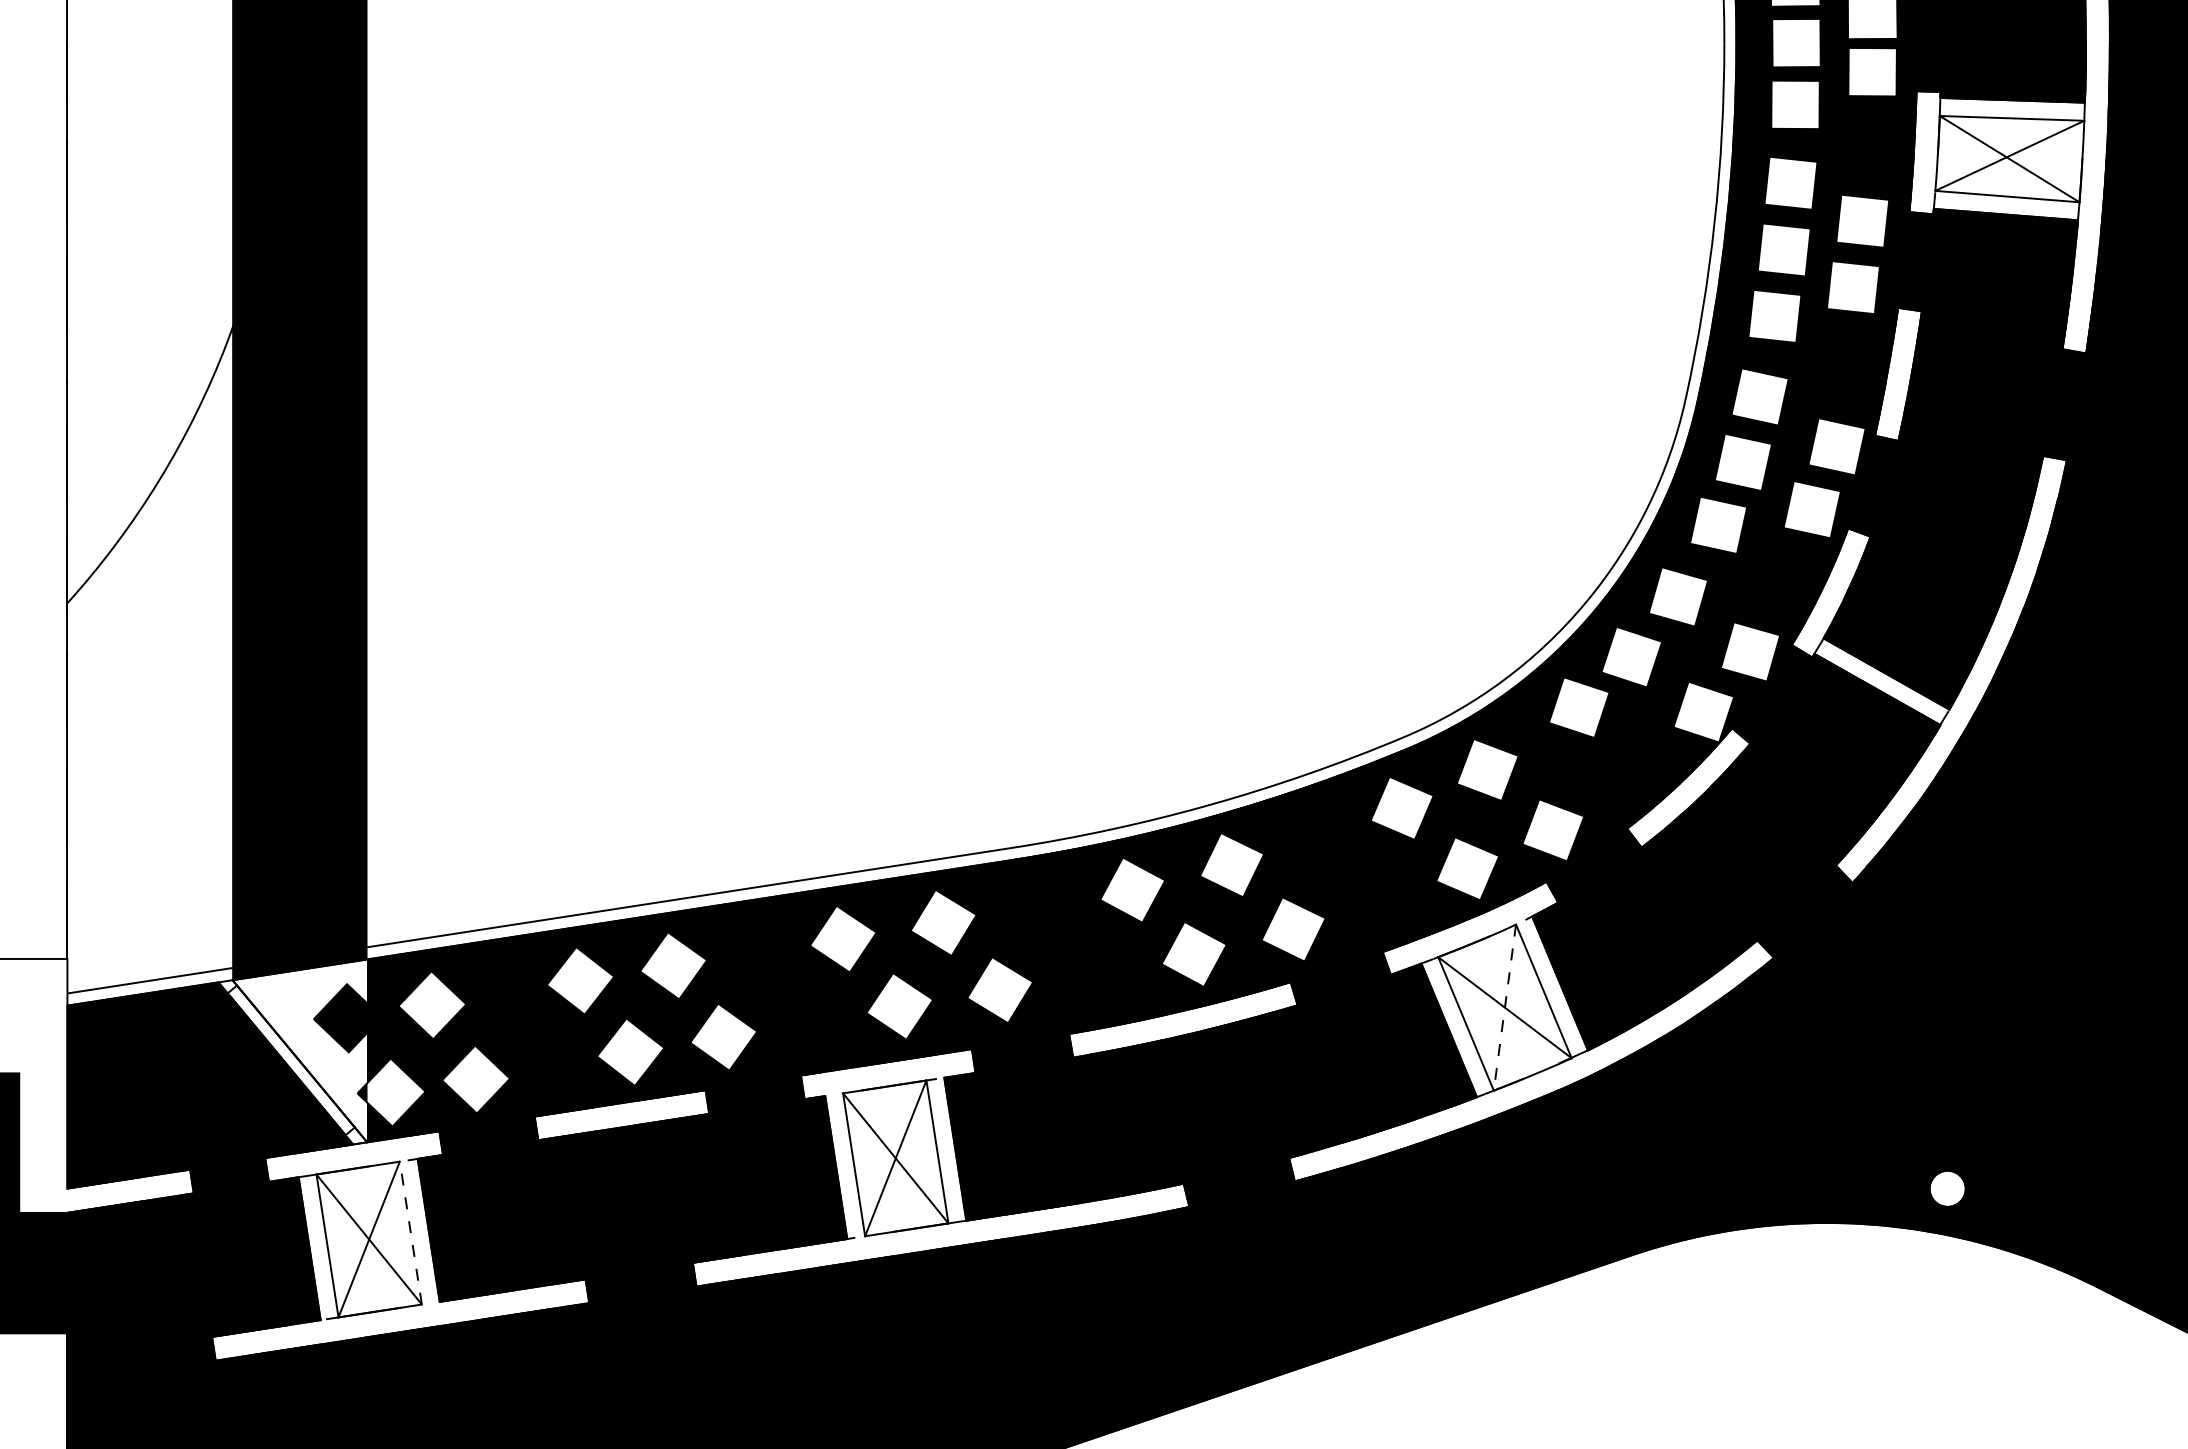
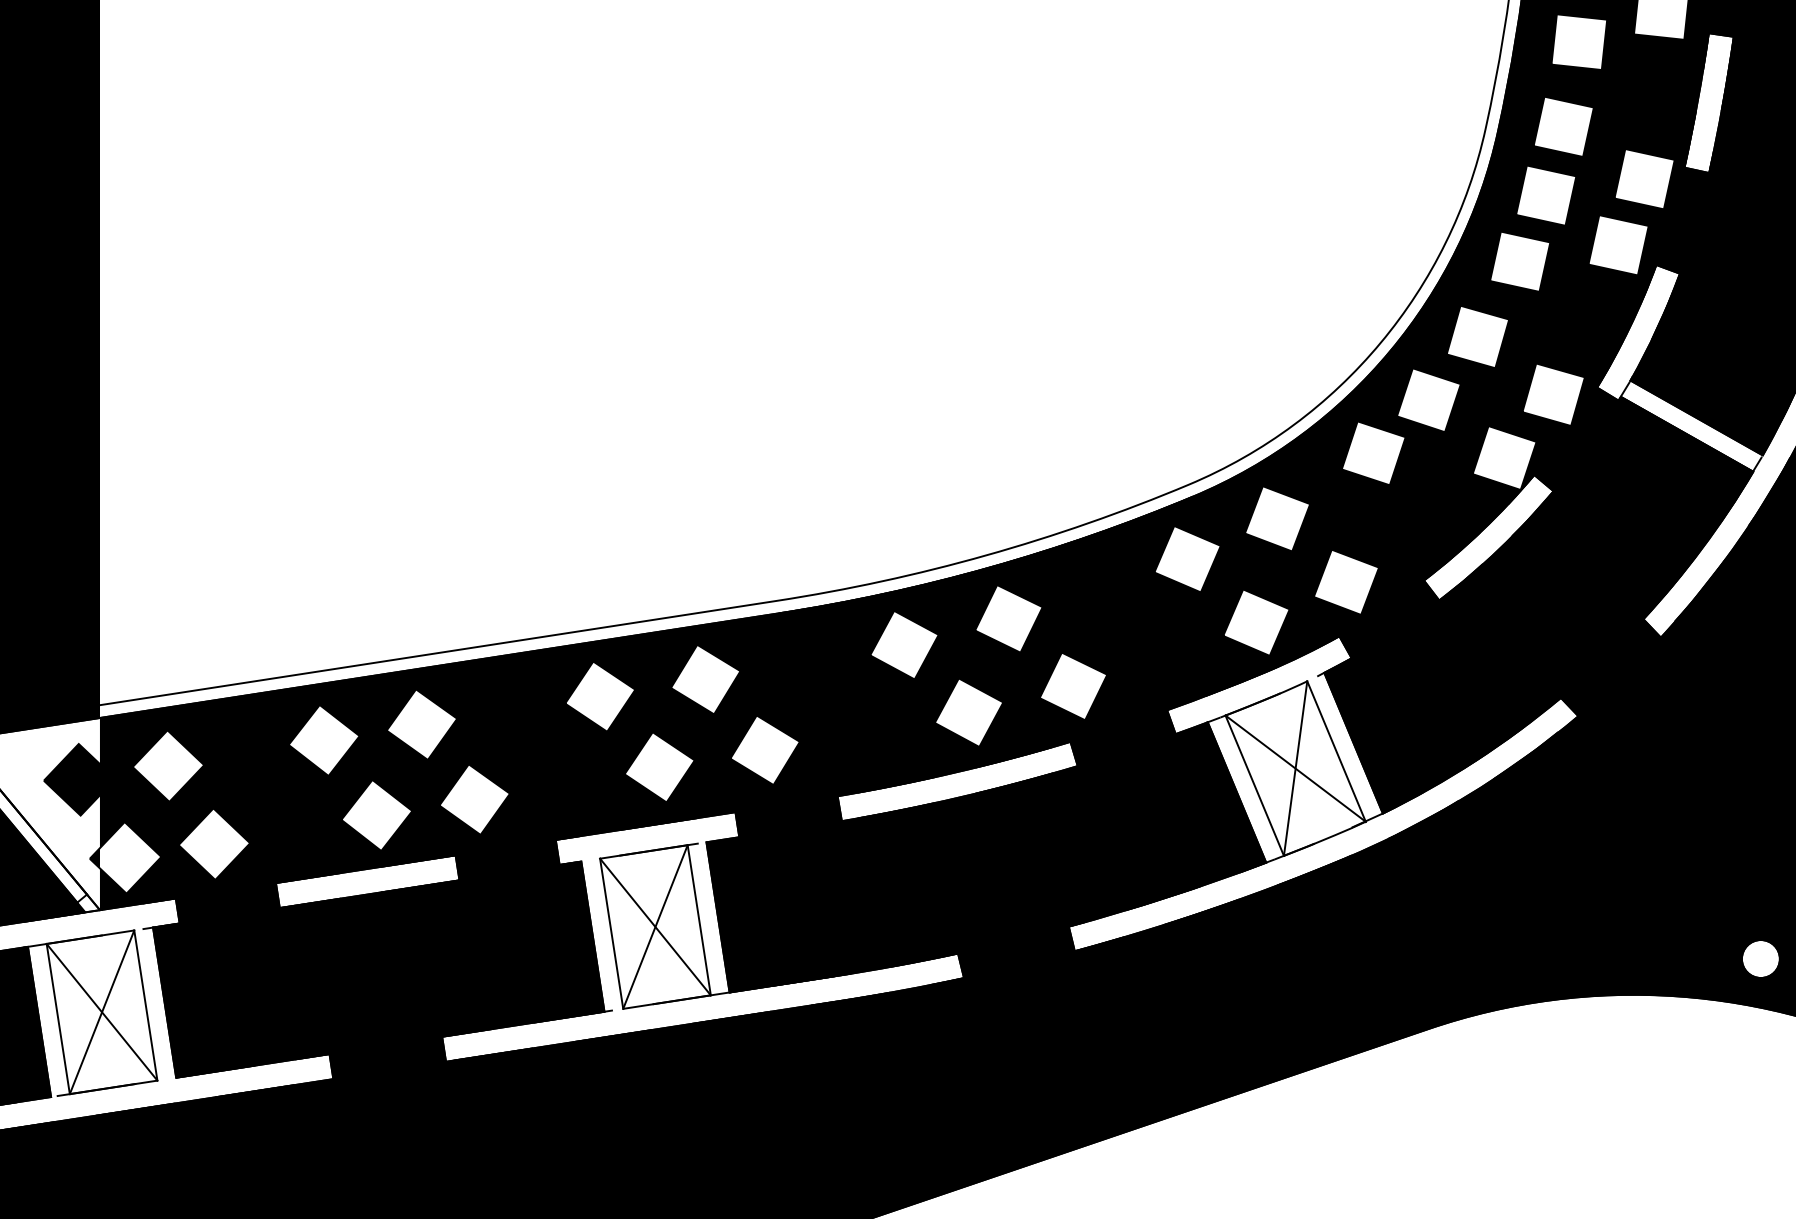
line: (1504, 1007) -> (1295, 768), dashed -> solid
line: (410, 1232) -> (145, 1004), dashed -> solid

